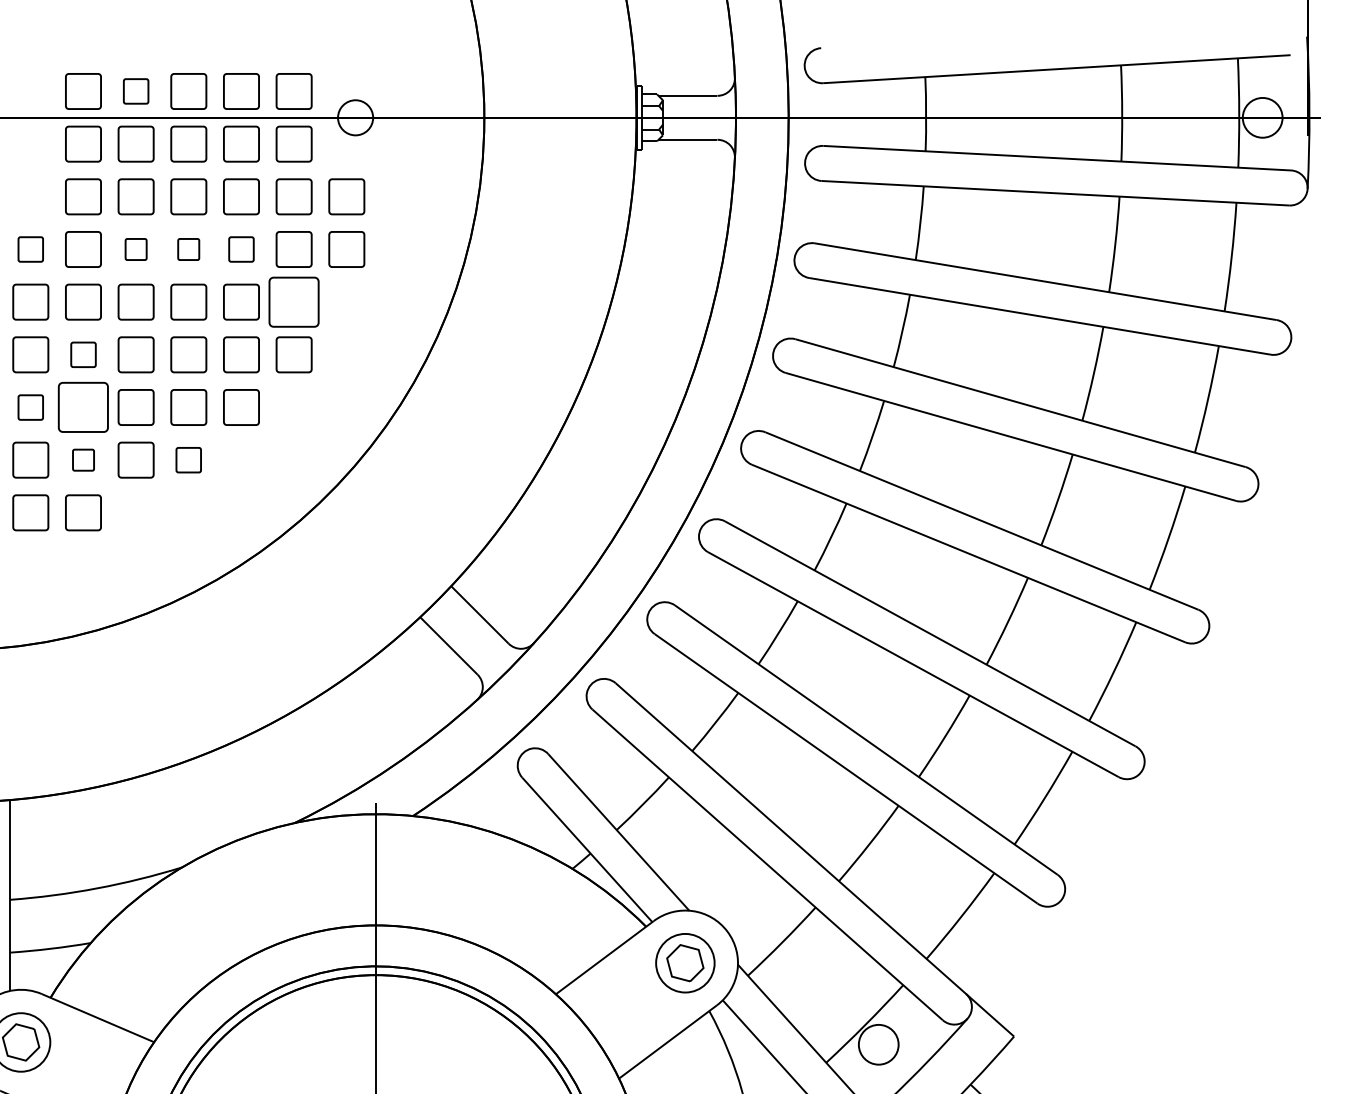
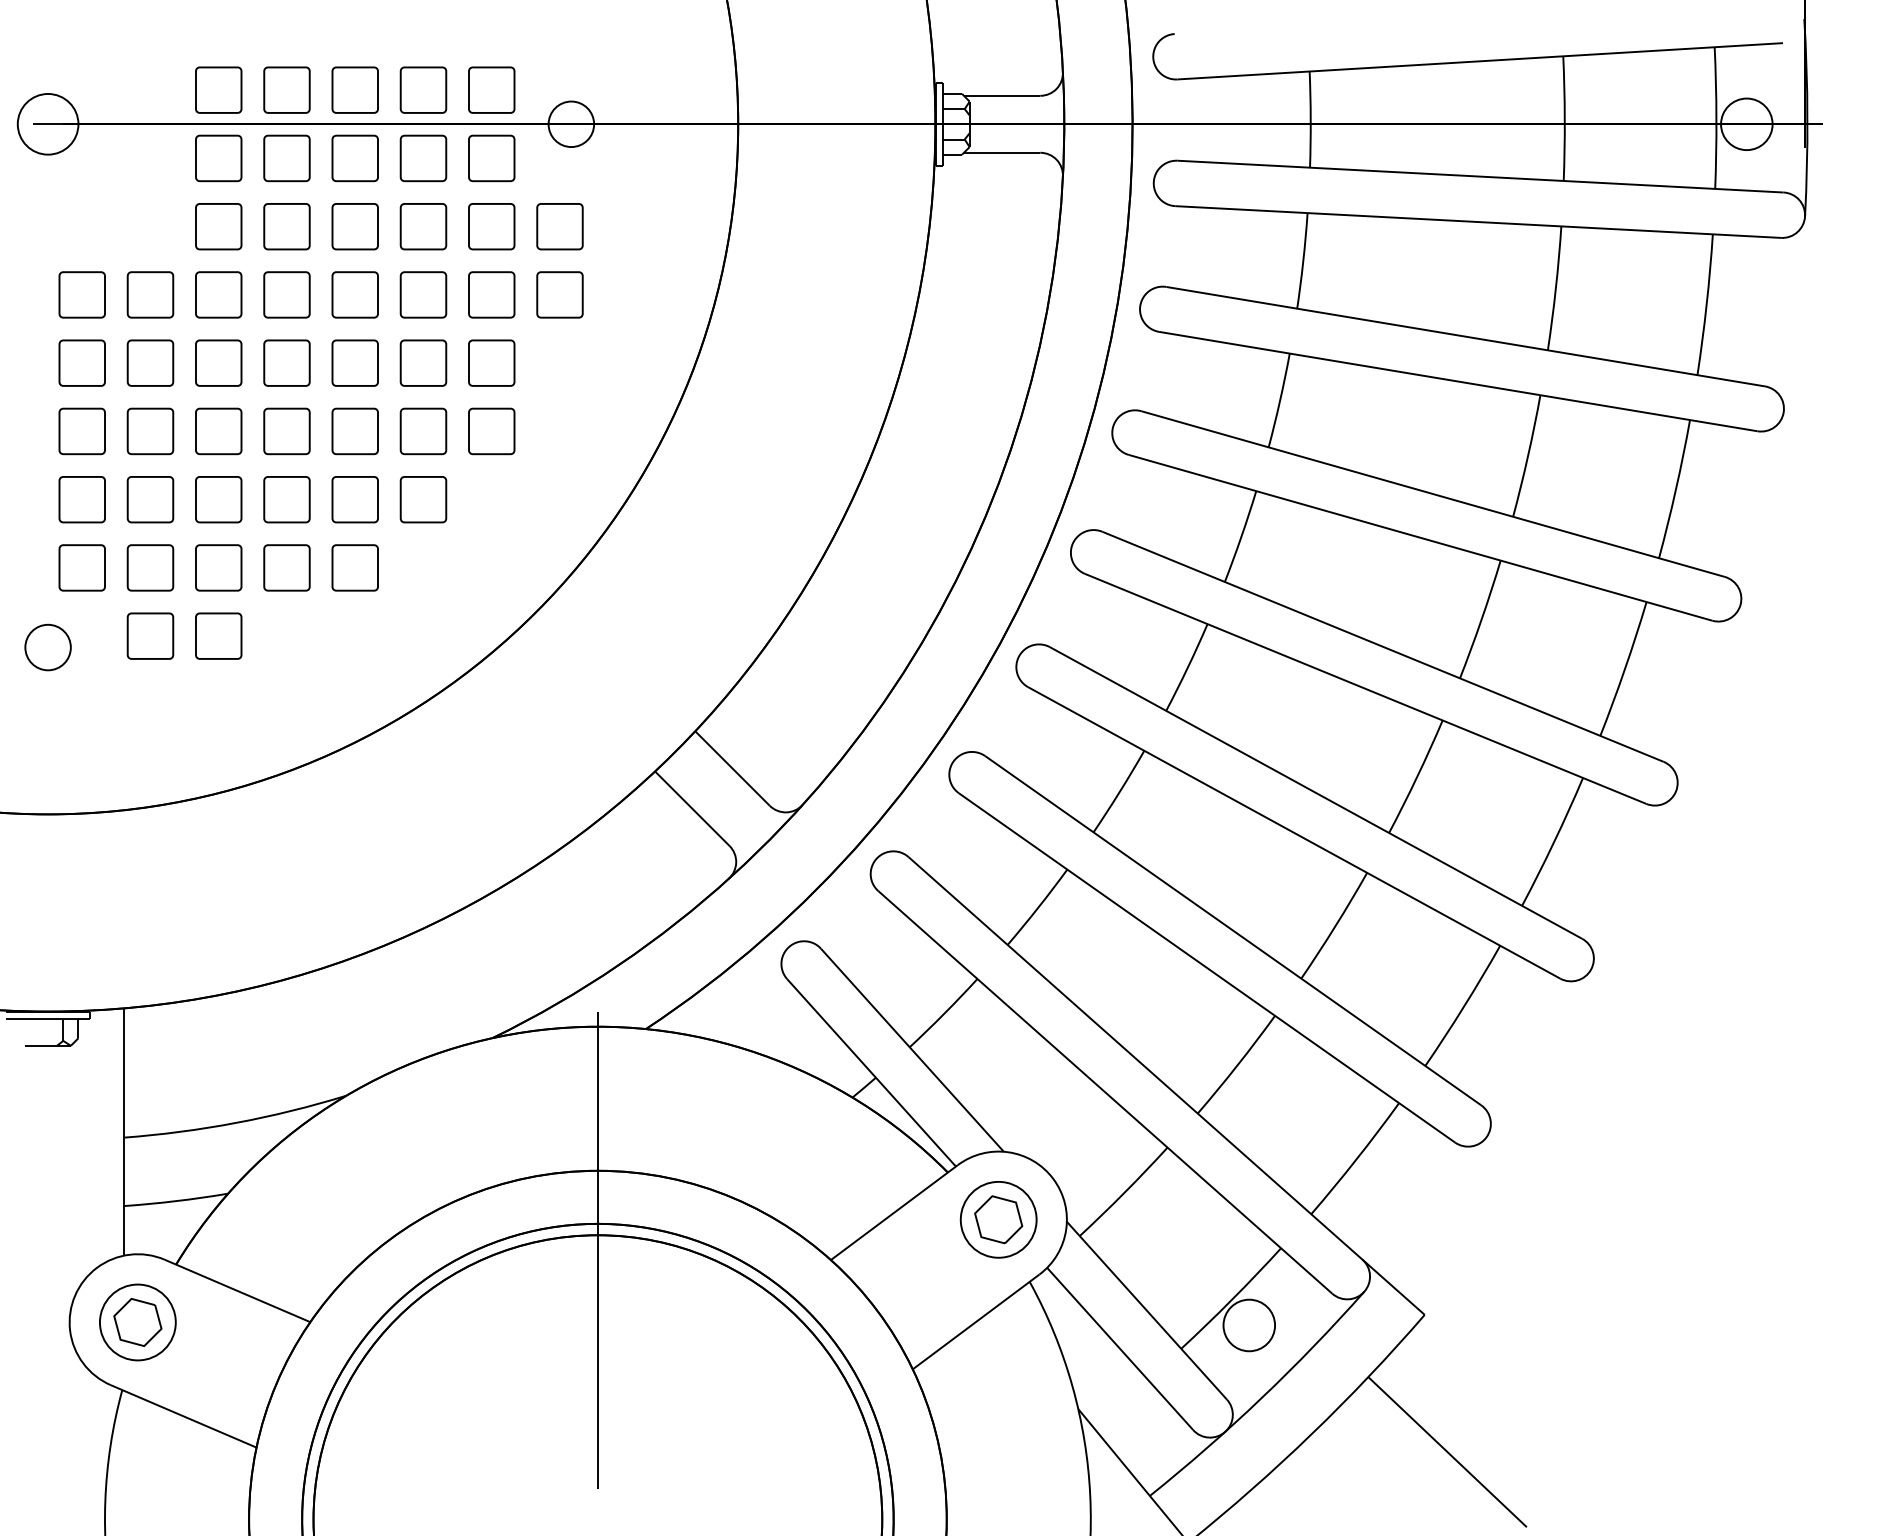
part: (135, 90) -> (286, 89), size x1.43
part: (30, 249) -> (150, 294), size x1.43
part: (135, 249) -> (286, 294), size x1.67
part: (188, 249) -> (354, 294), size x1.67
part: (241, 249) -> (423, 294), size x1.43
part: (293, 301) -> (491, 362), size x0.71
part: (83, 354) -> (218, 431), size x1.43
part: (30, 407) -> (150, 499), size x1.43
part: (83, 407) -> (218, 499), size x0.71
part: (83, 459) -> (218, 567), size x1.67
part: (188, 459) -> (354, 567), size x1.43

